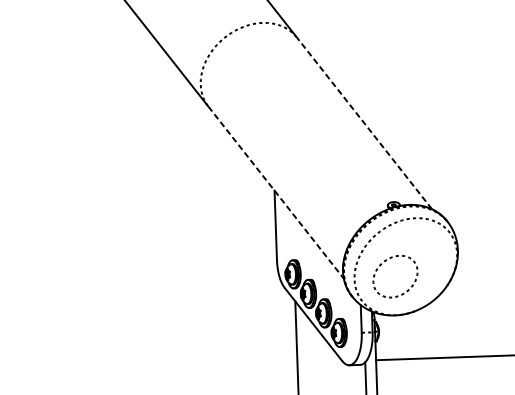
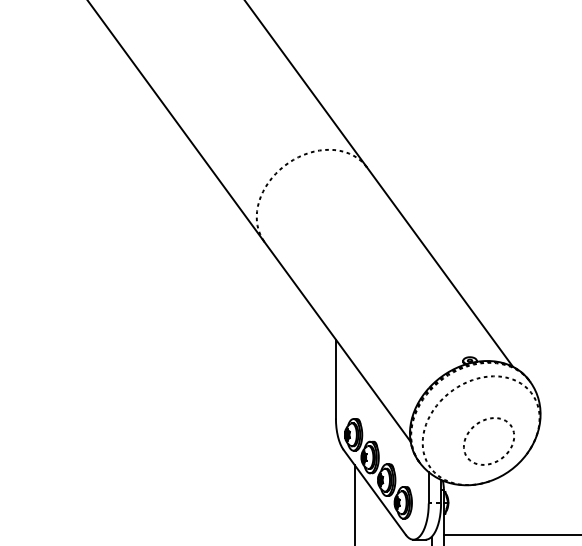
line: (363, 123) -> (439, 267), dashed -> solid
line: (275, 192) -> (337, 341), dashed -> solid
part: (385, 261) -> (478, 424), moved

